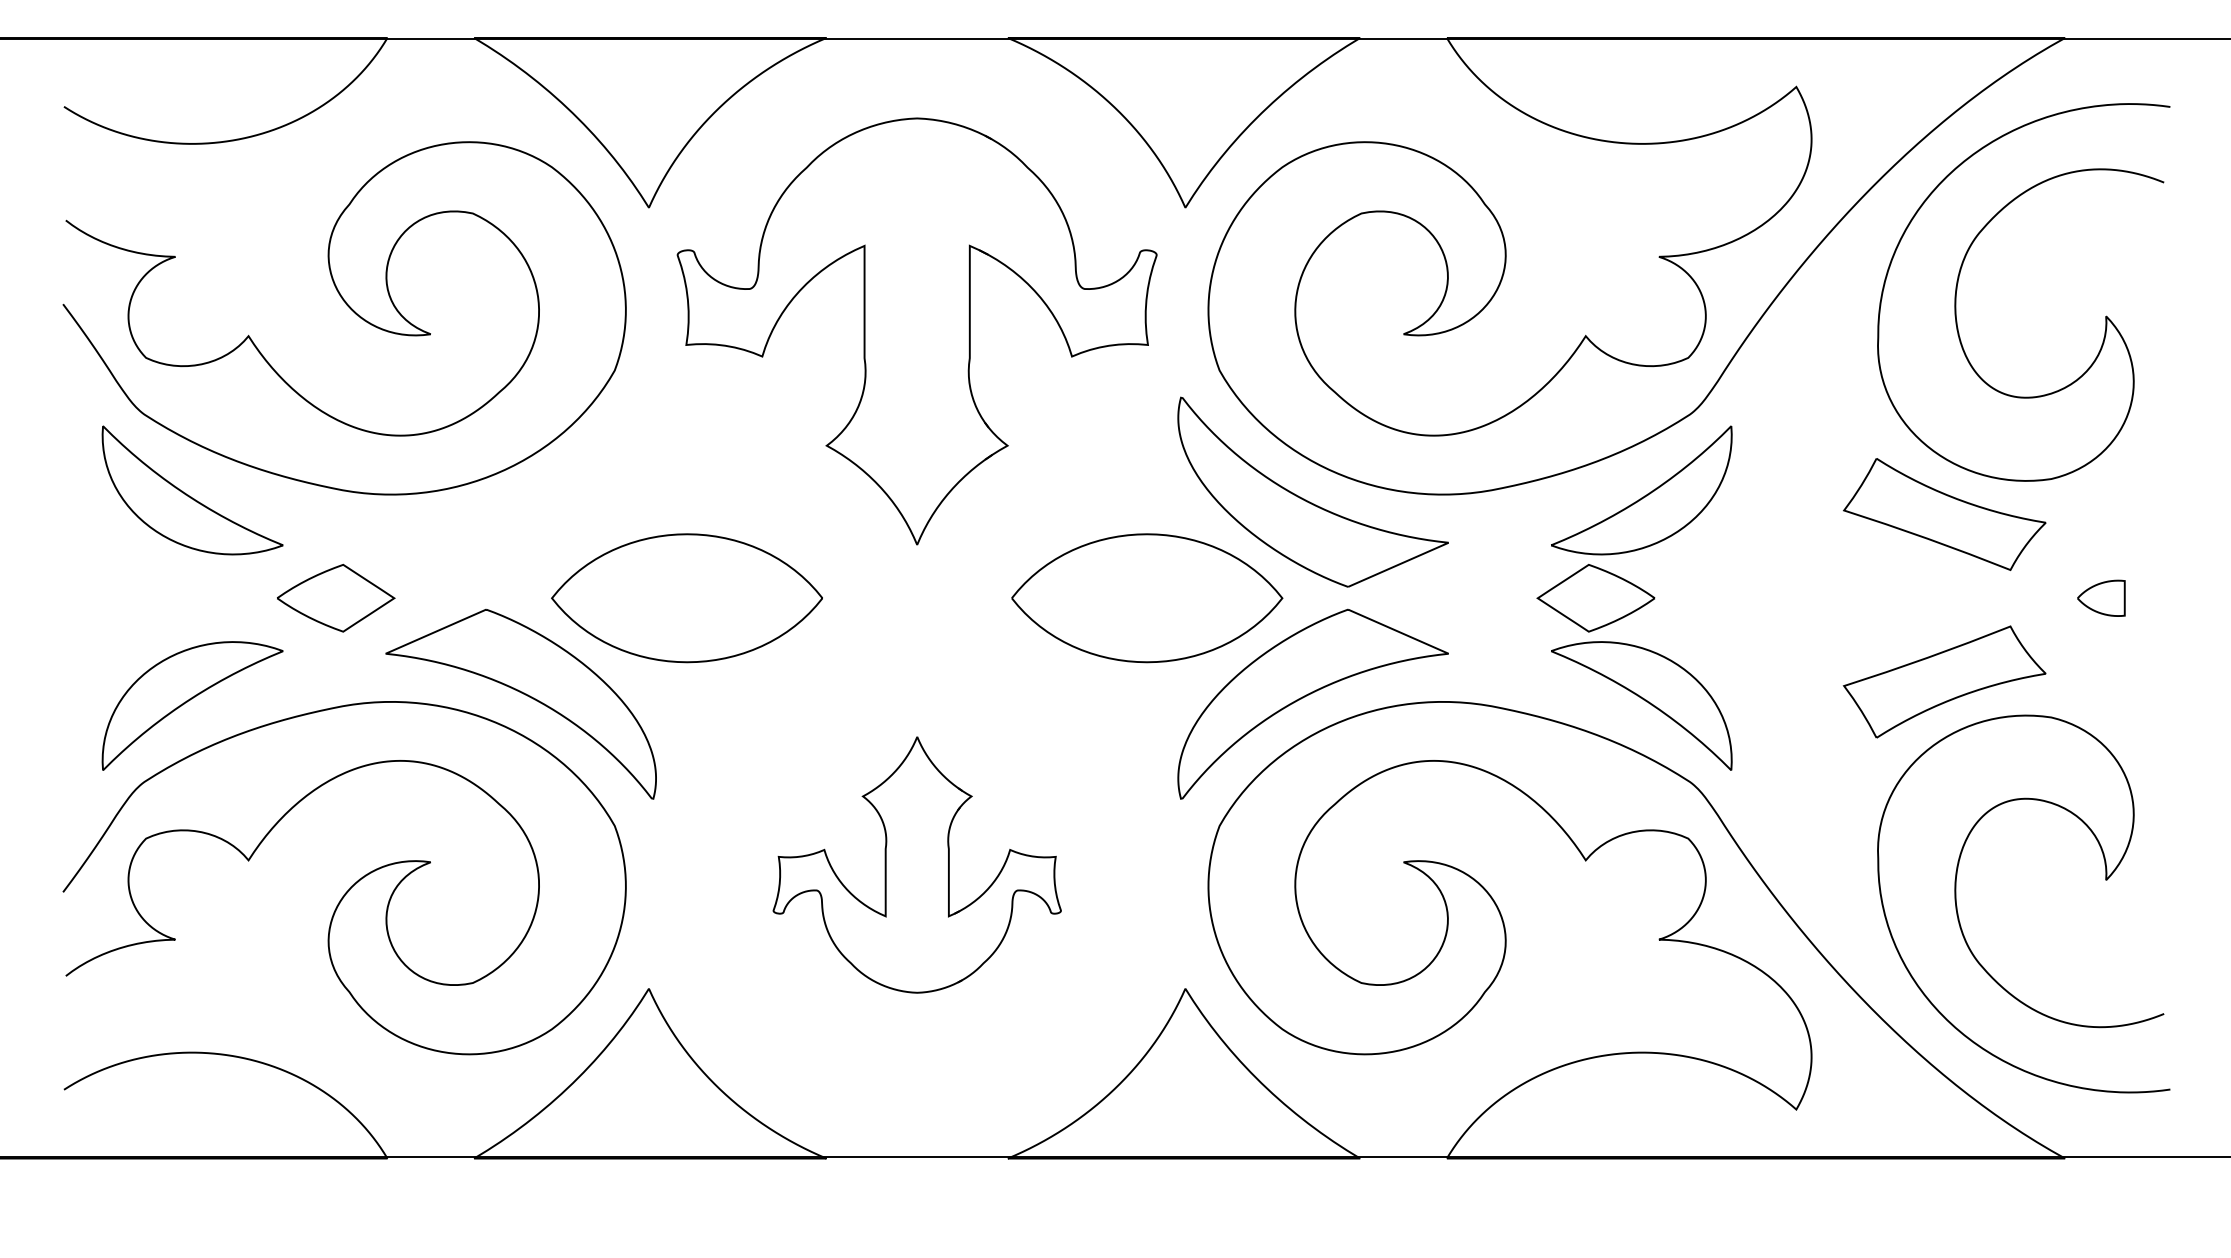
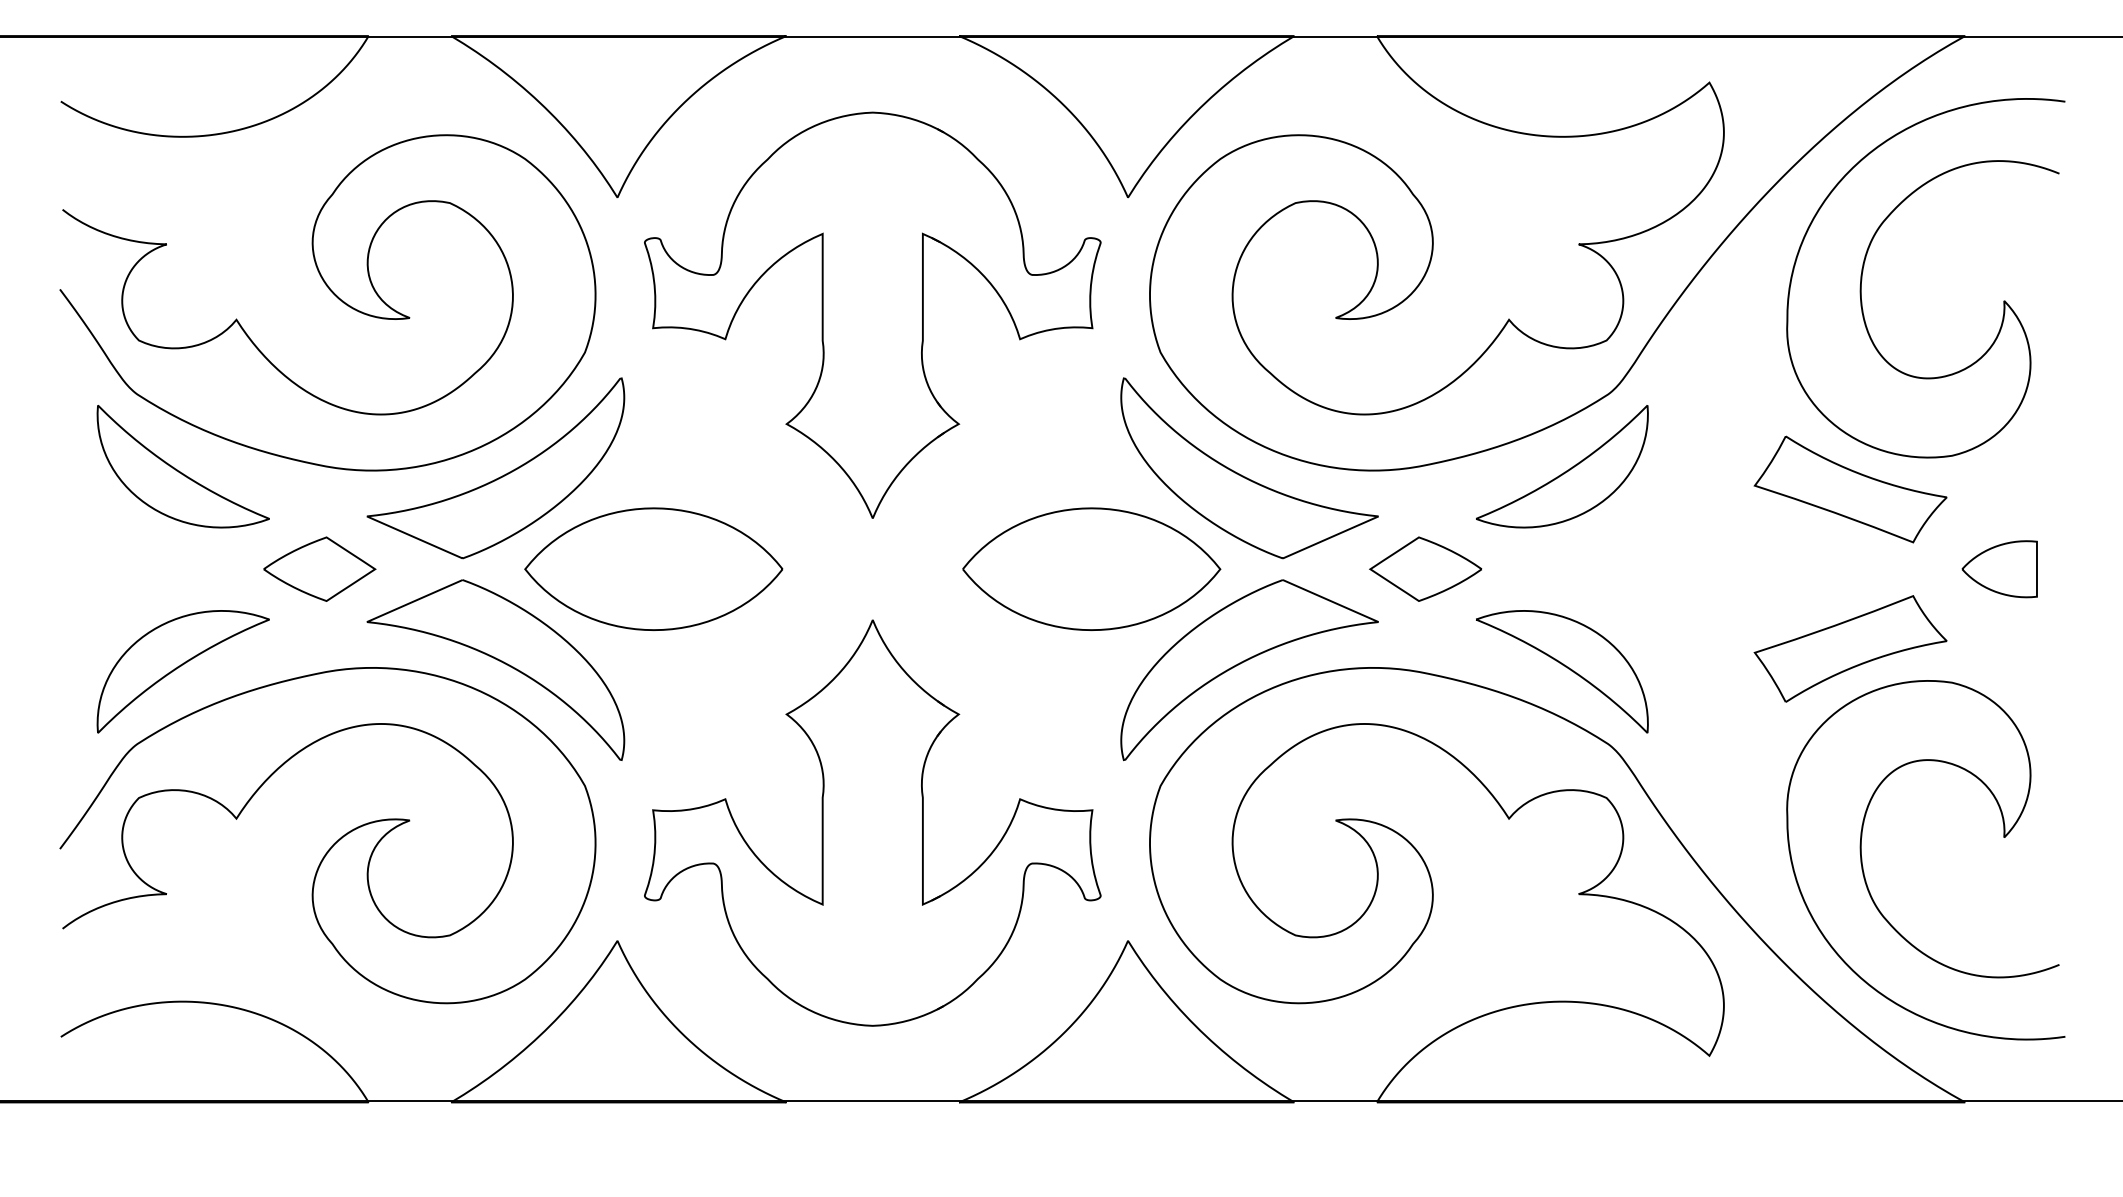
part: (526, 500) -> (500, 476), added
part: (1595, 597) -> (1425, 568), moved
part: (2101, 598) -> (1999, 569), size x1.67
part: (916, 864) -> (872, 822), size x1.67

